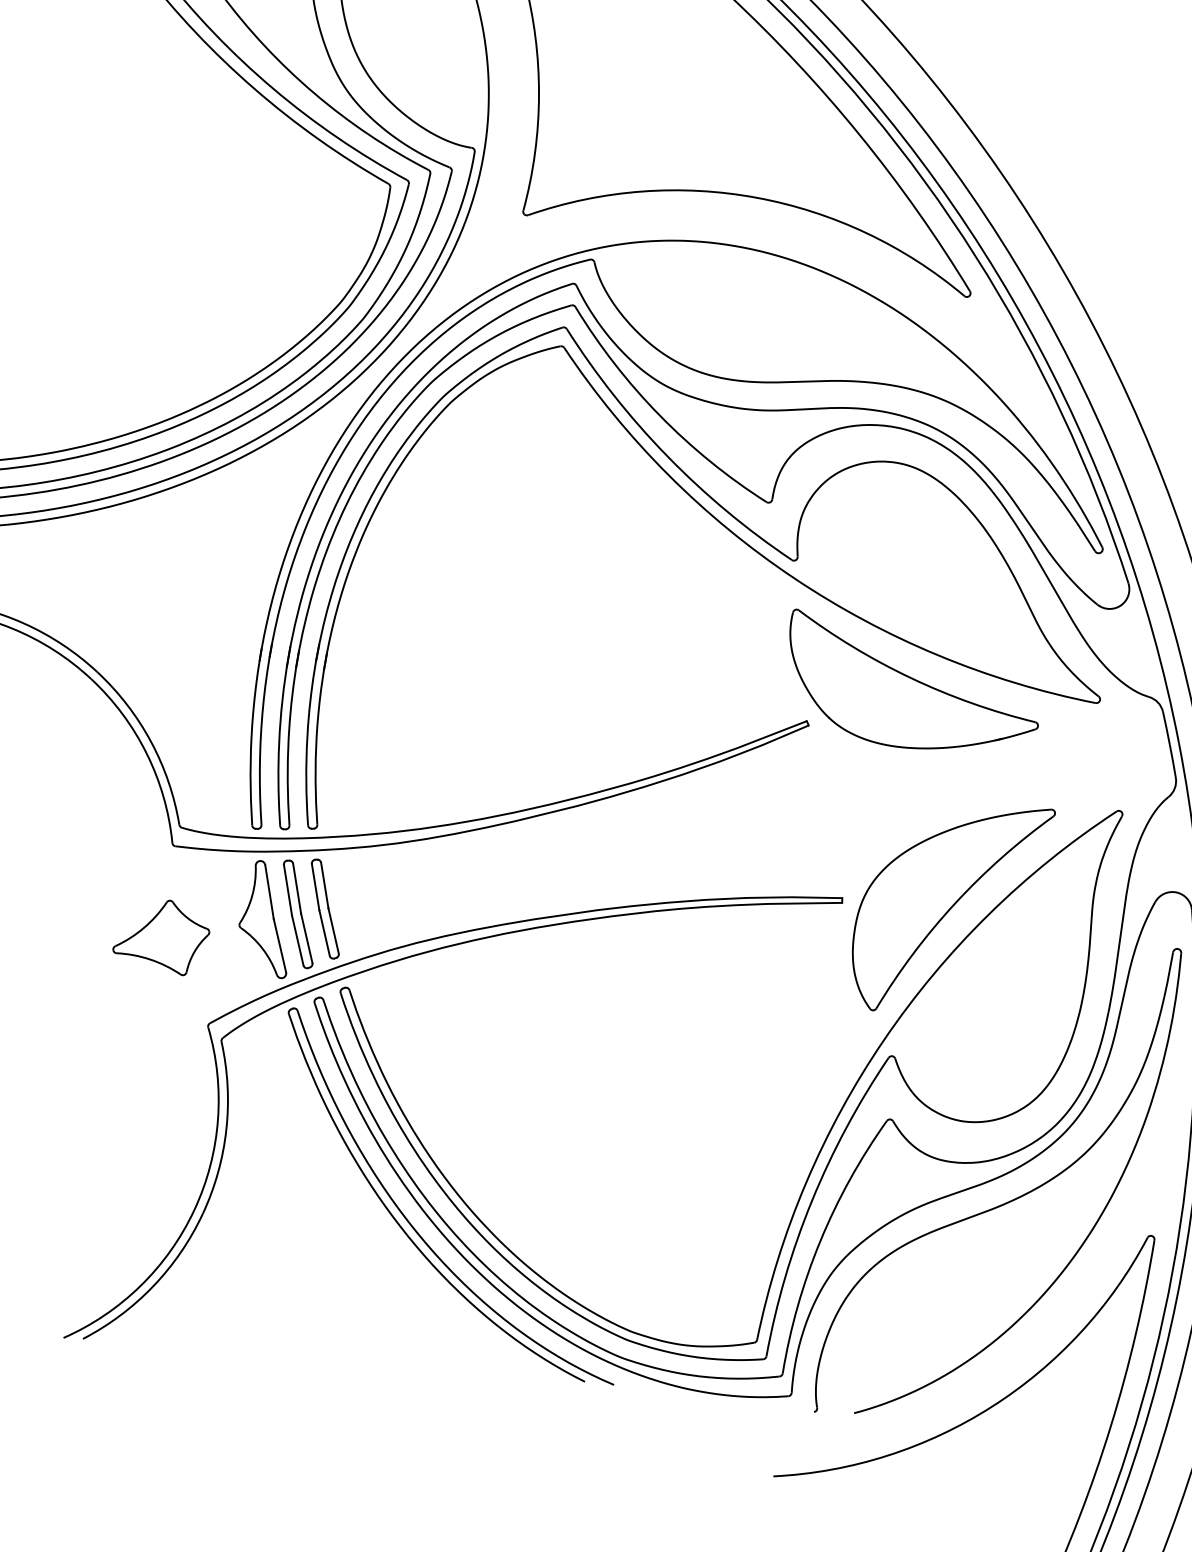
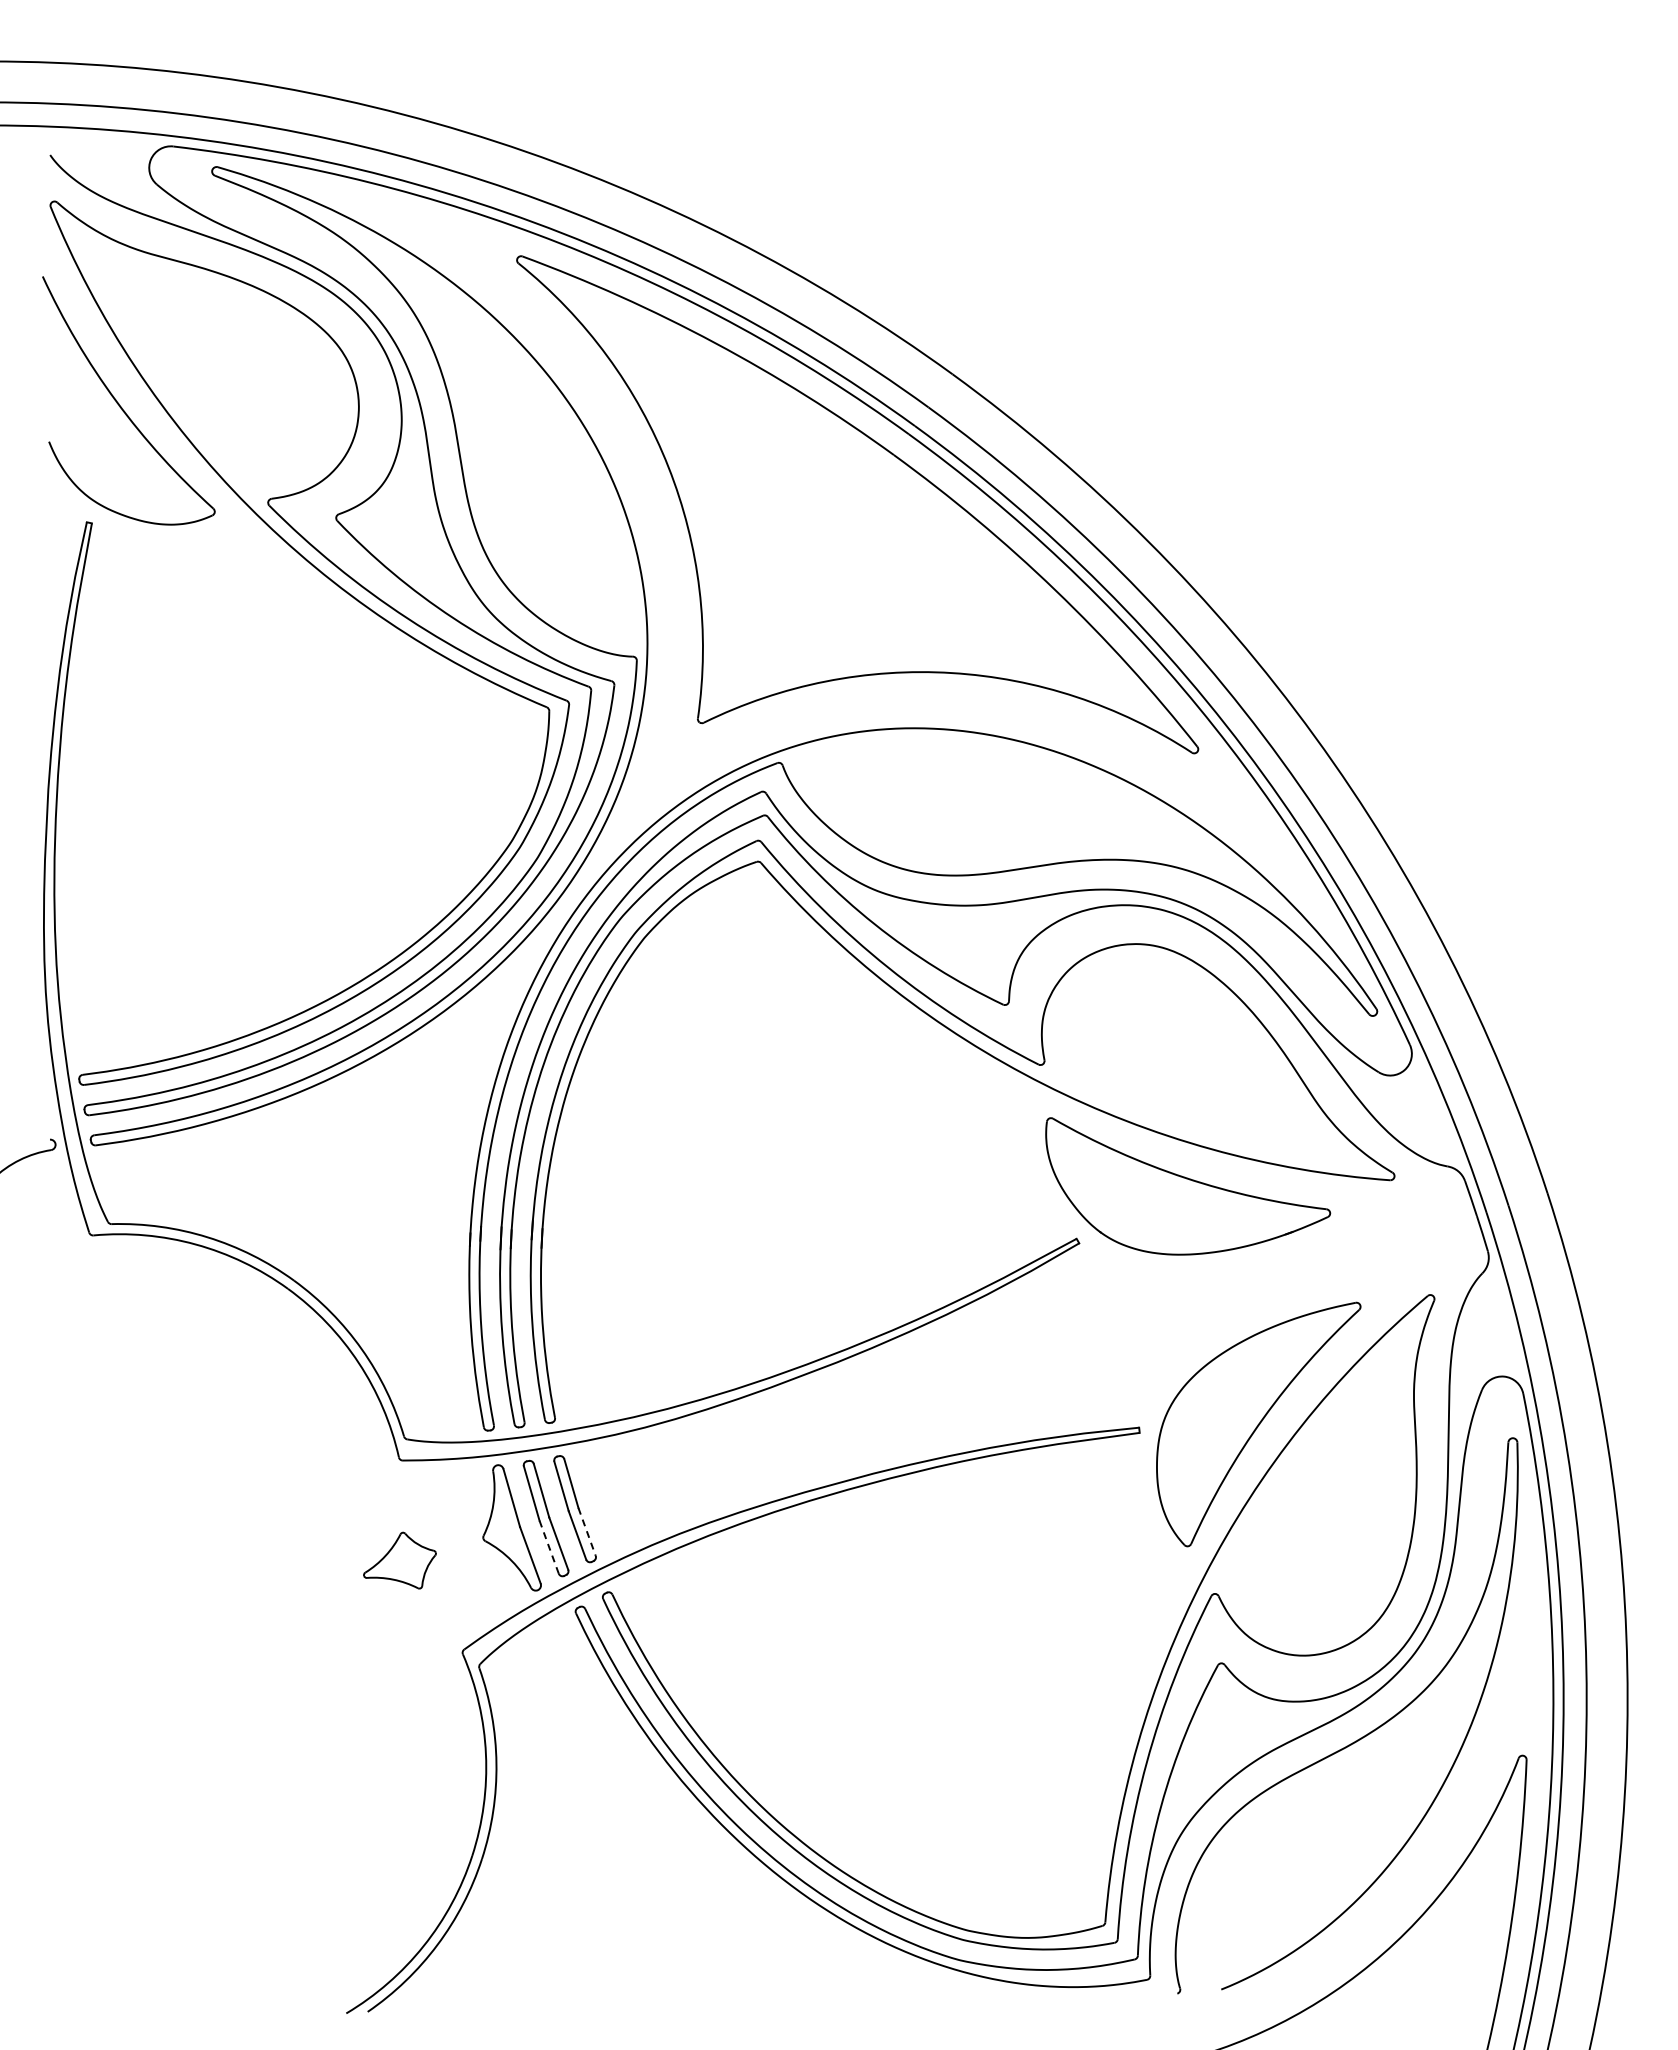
line: (333, 931) -> (587, 1532), solid -> dashed
part: (161, 935) -> (399, 1560), size x0.7
line: (297, 939) -> (548, 1546), solid -> dashed
part: (416, 1229) -> (717, 1847), removed

